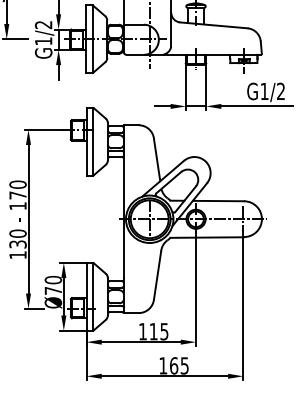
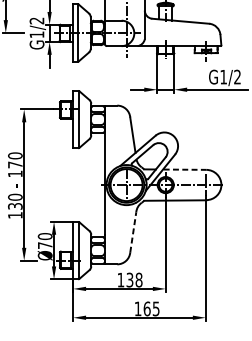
line: (219, 201) -> (185, 170), solid -> dashed
line: (157, 274) -> (133, 231), solid -> dashed
text: (158, 331) -> (134, 279), 115 -> 138

